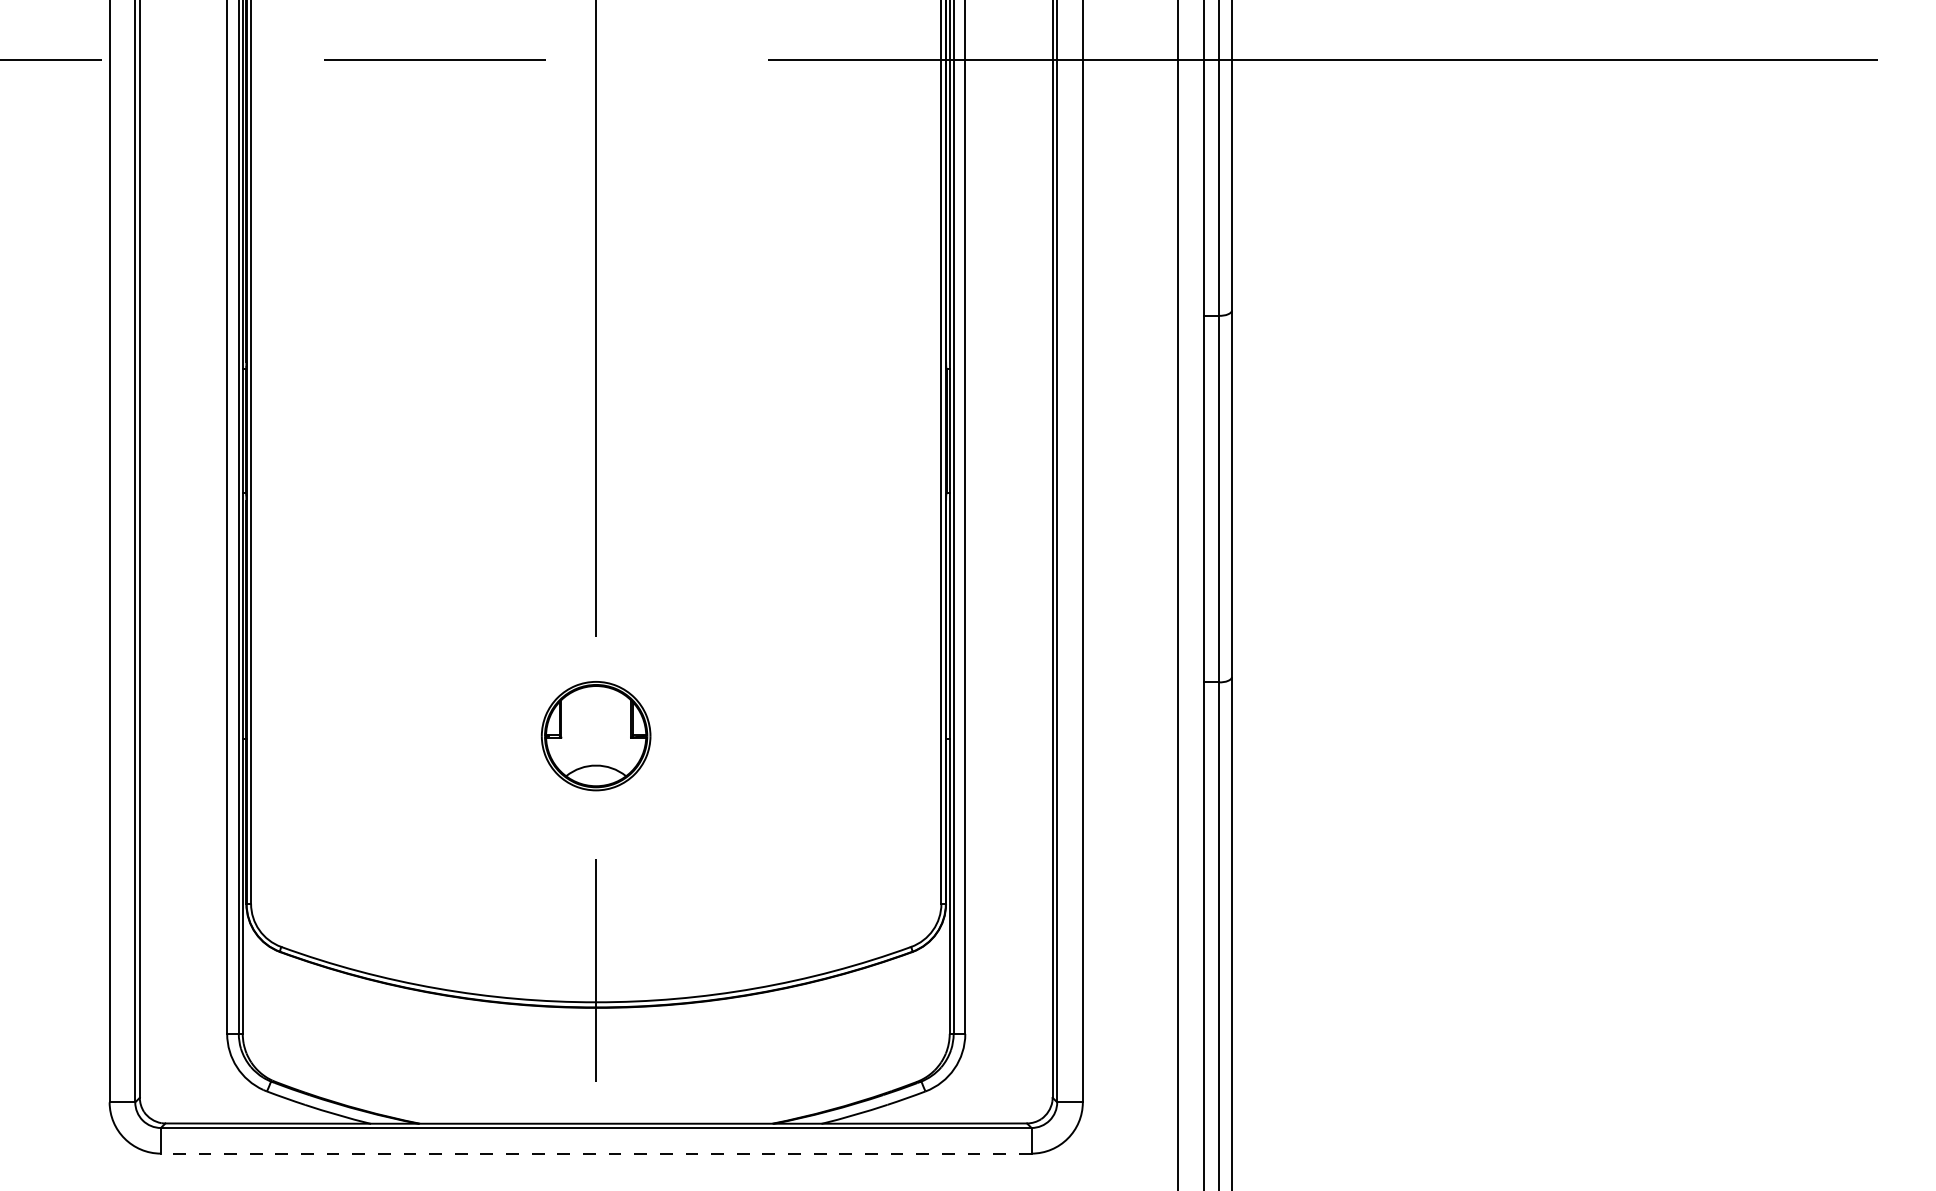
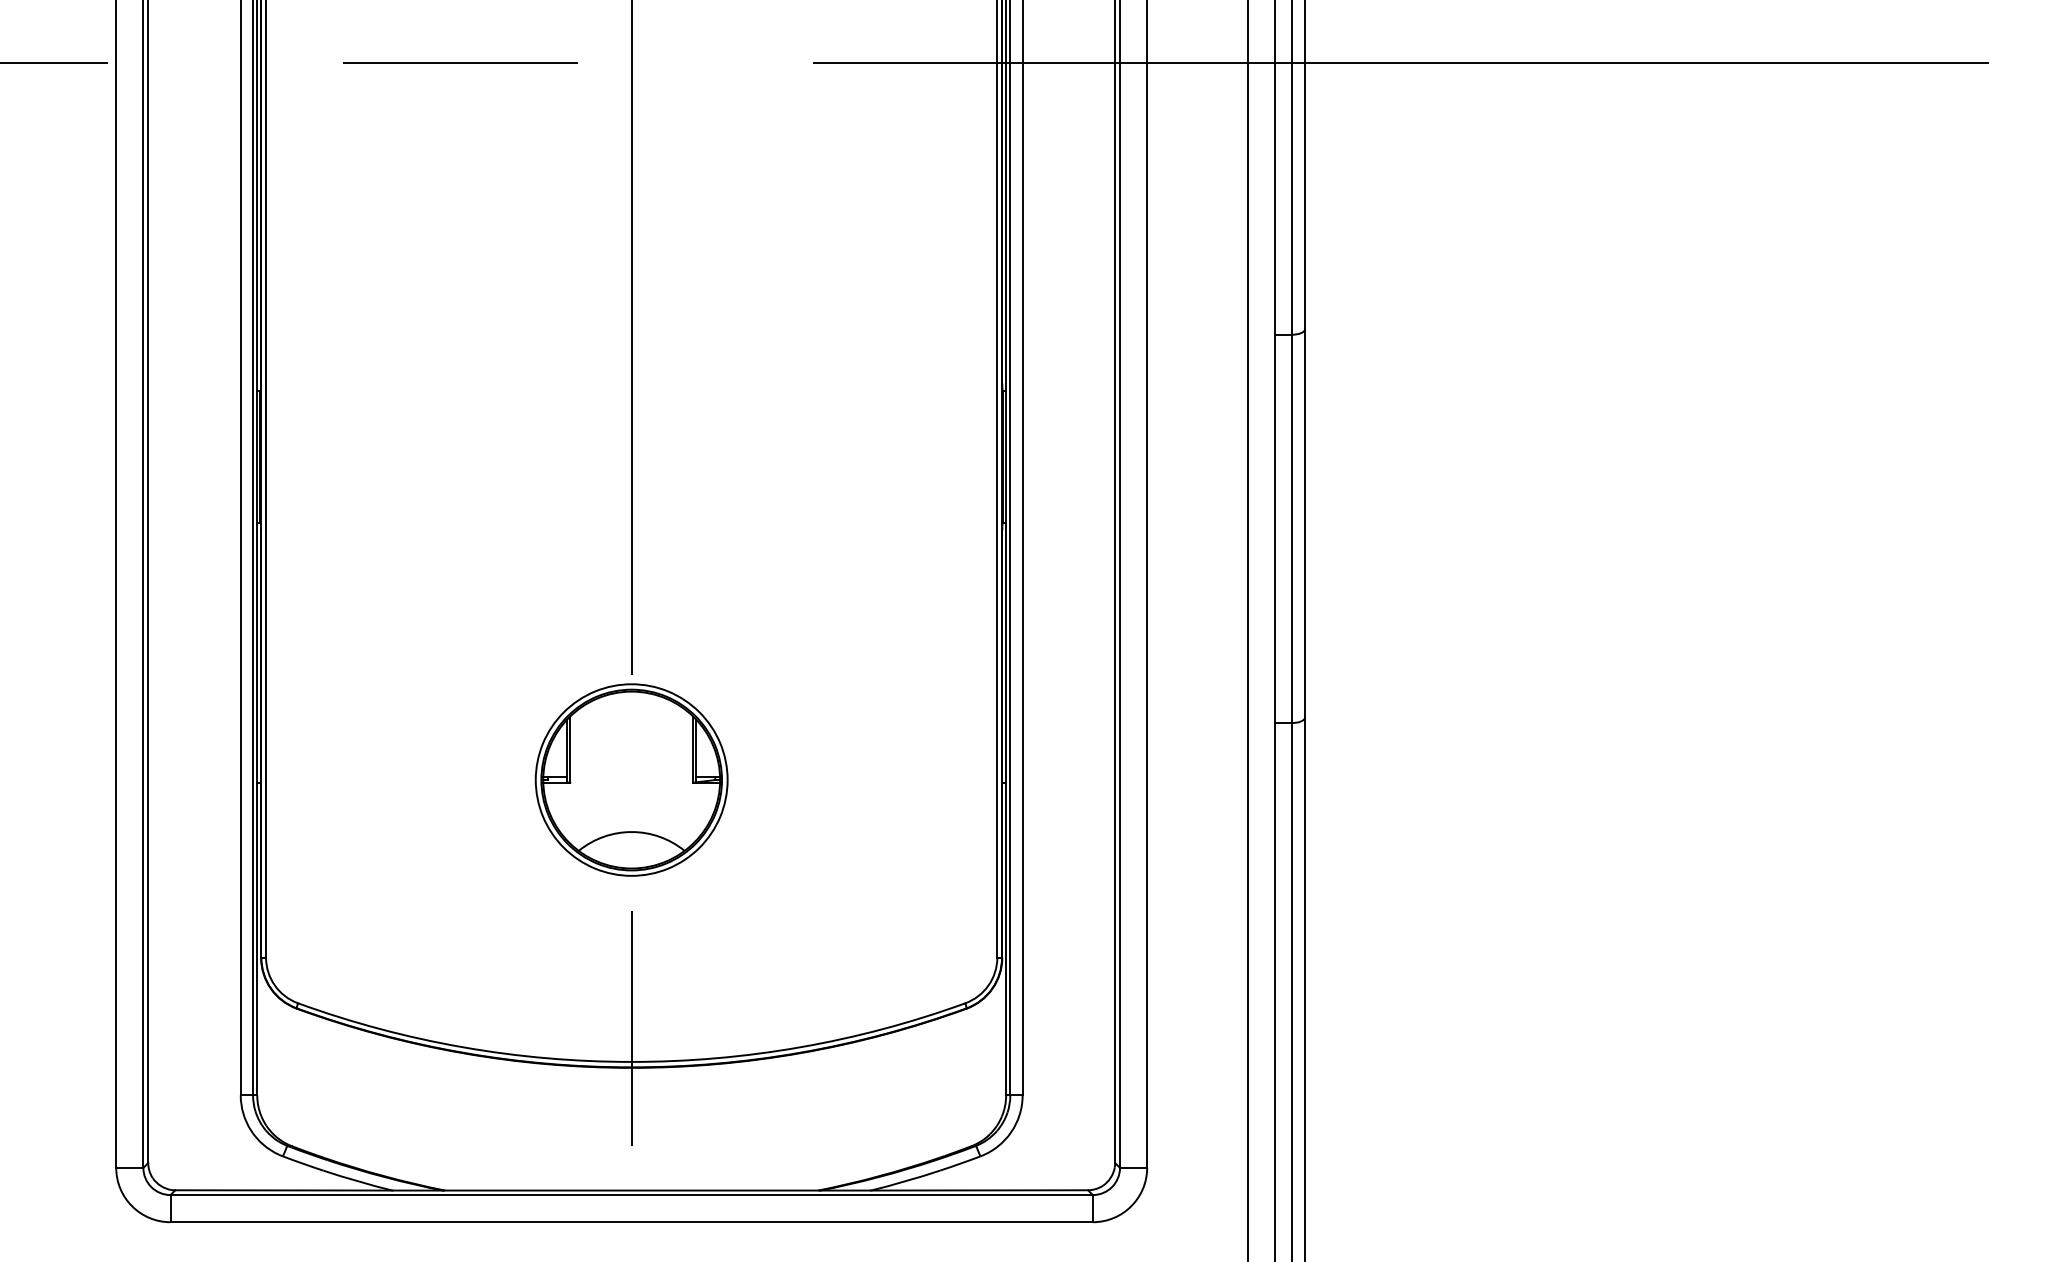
part: (595, 735) -> (630, 779), size x1.67
line: (595, 1153) -> (630, 1222), dashed -> solid

